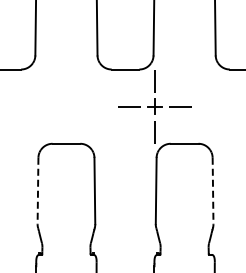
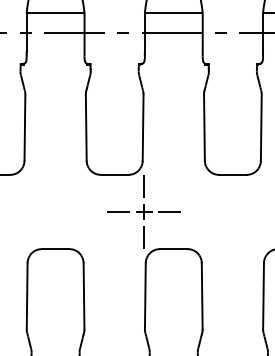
line: (38, 191) -> (27, 296), dashed -> solid
line: (213, 191) -> (202, 296), dashed -> solid

